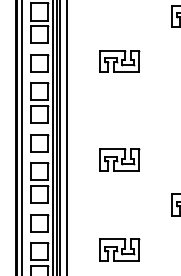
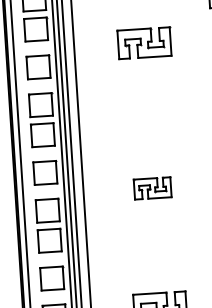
part: (119, 61) -> (144, 43), moved
part: (119, 159) -> (152, 187), size x0.7

